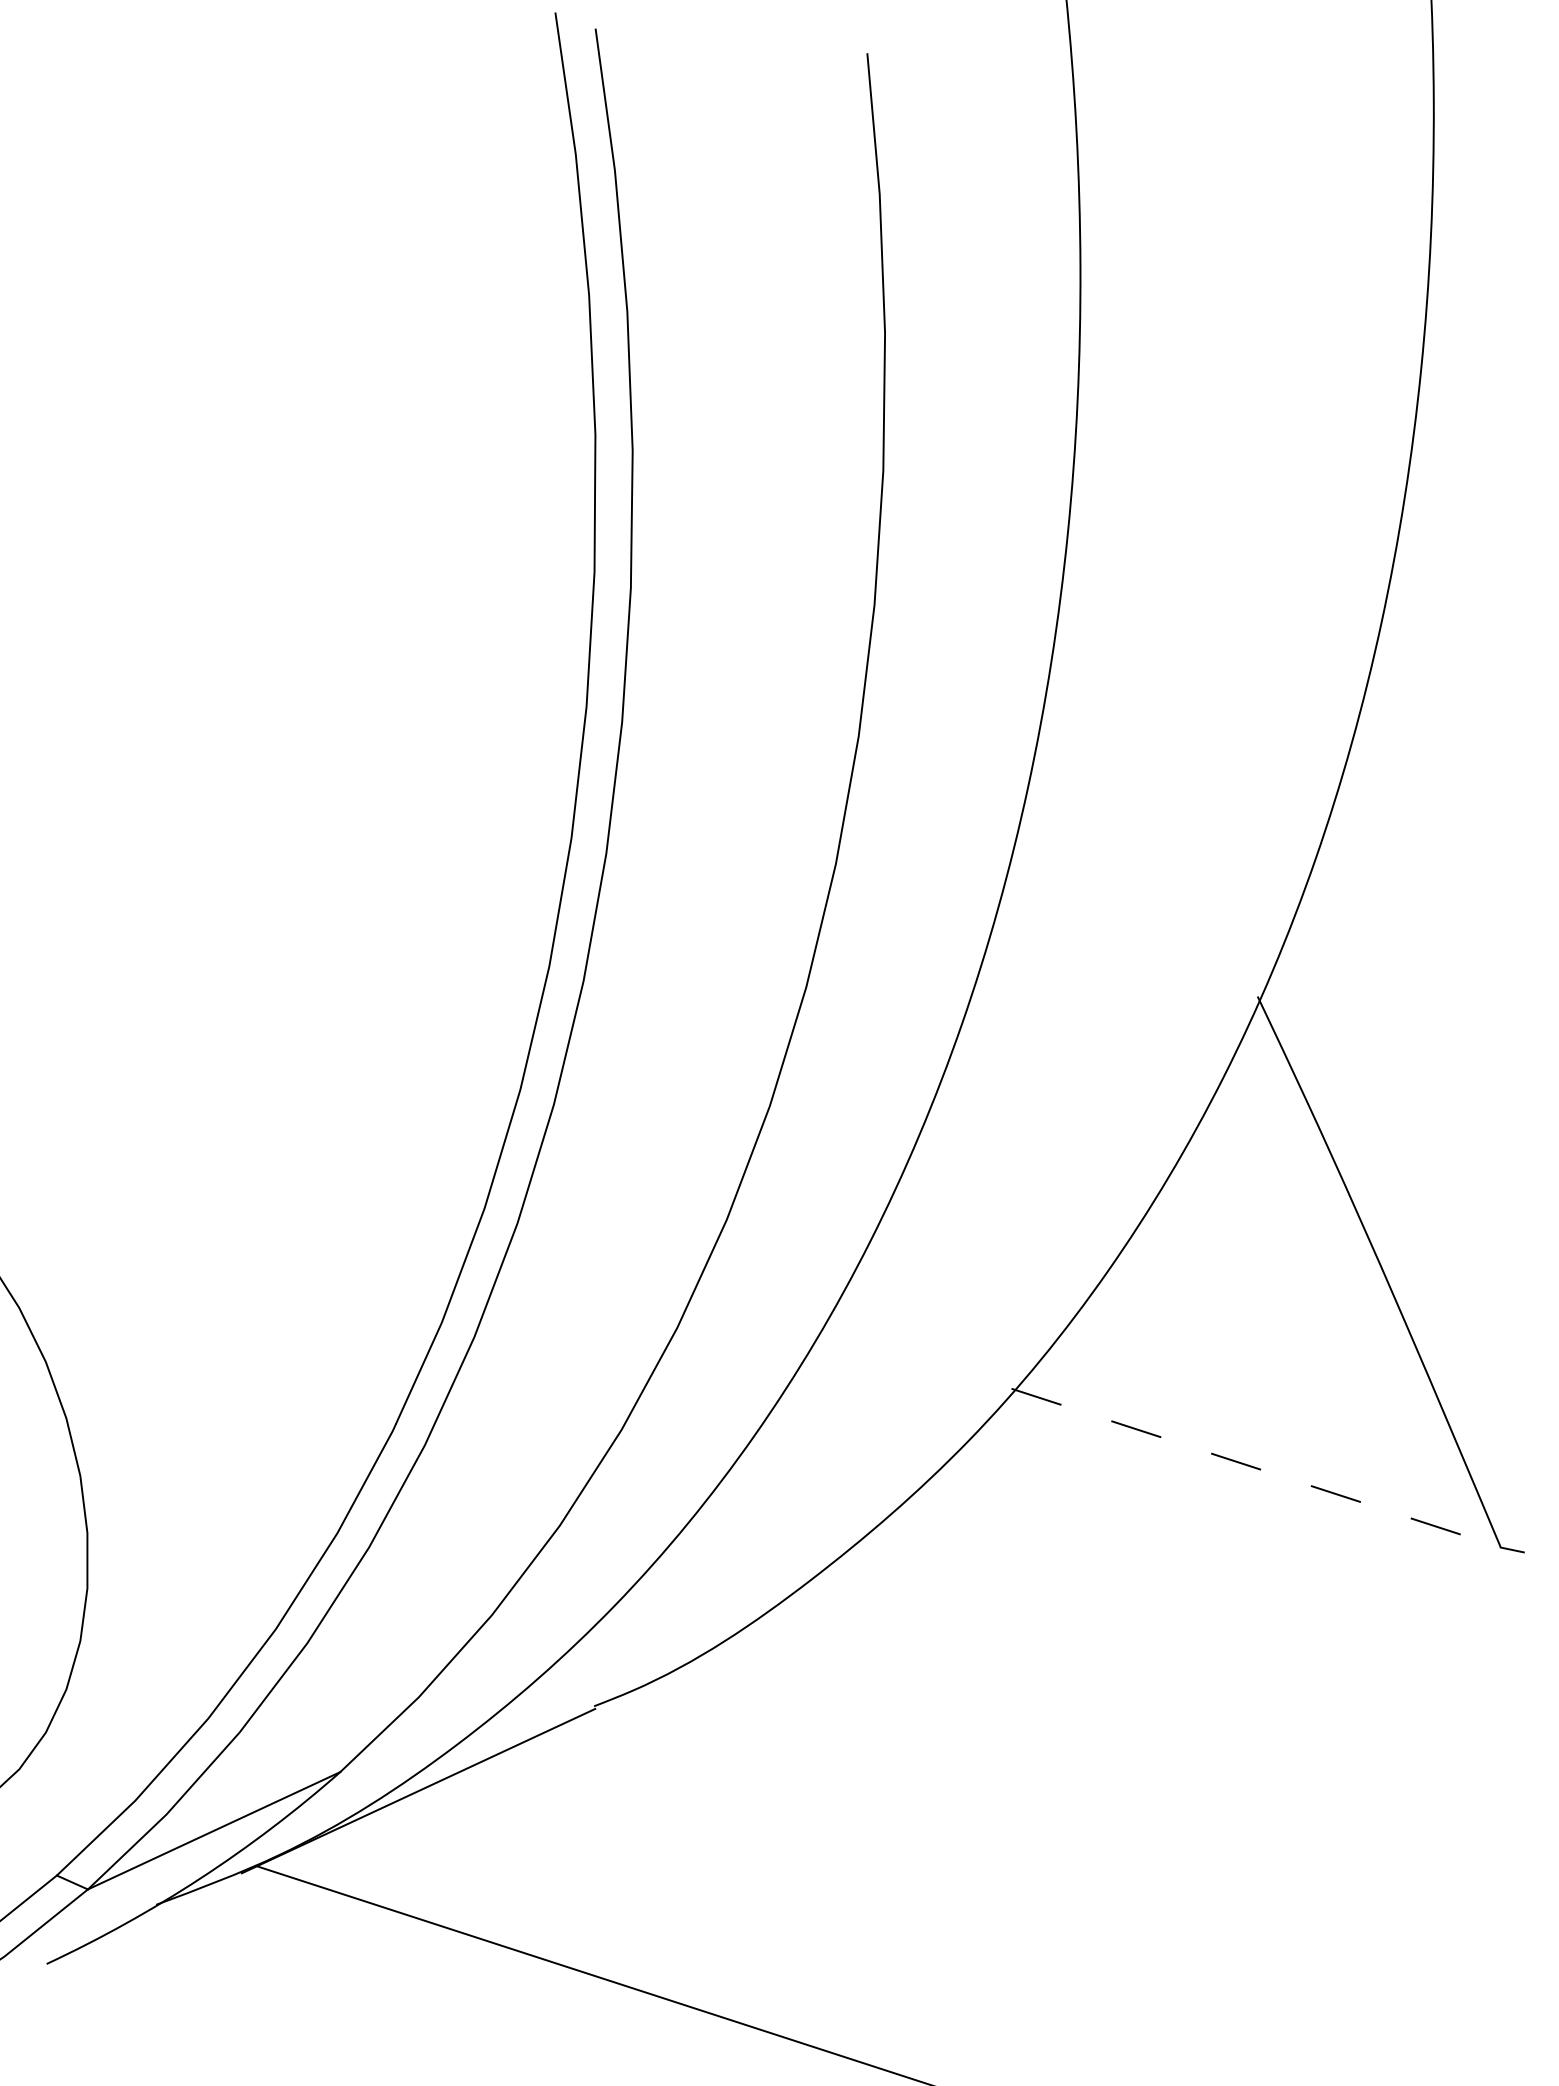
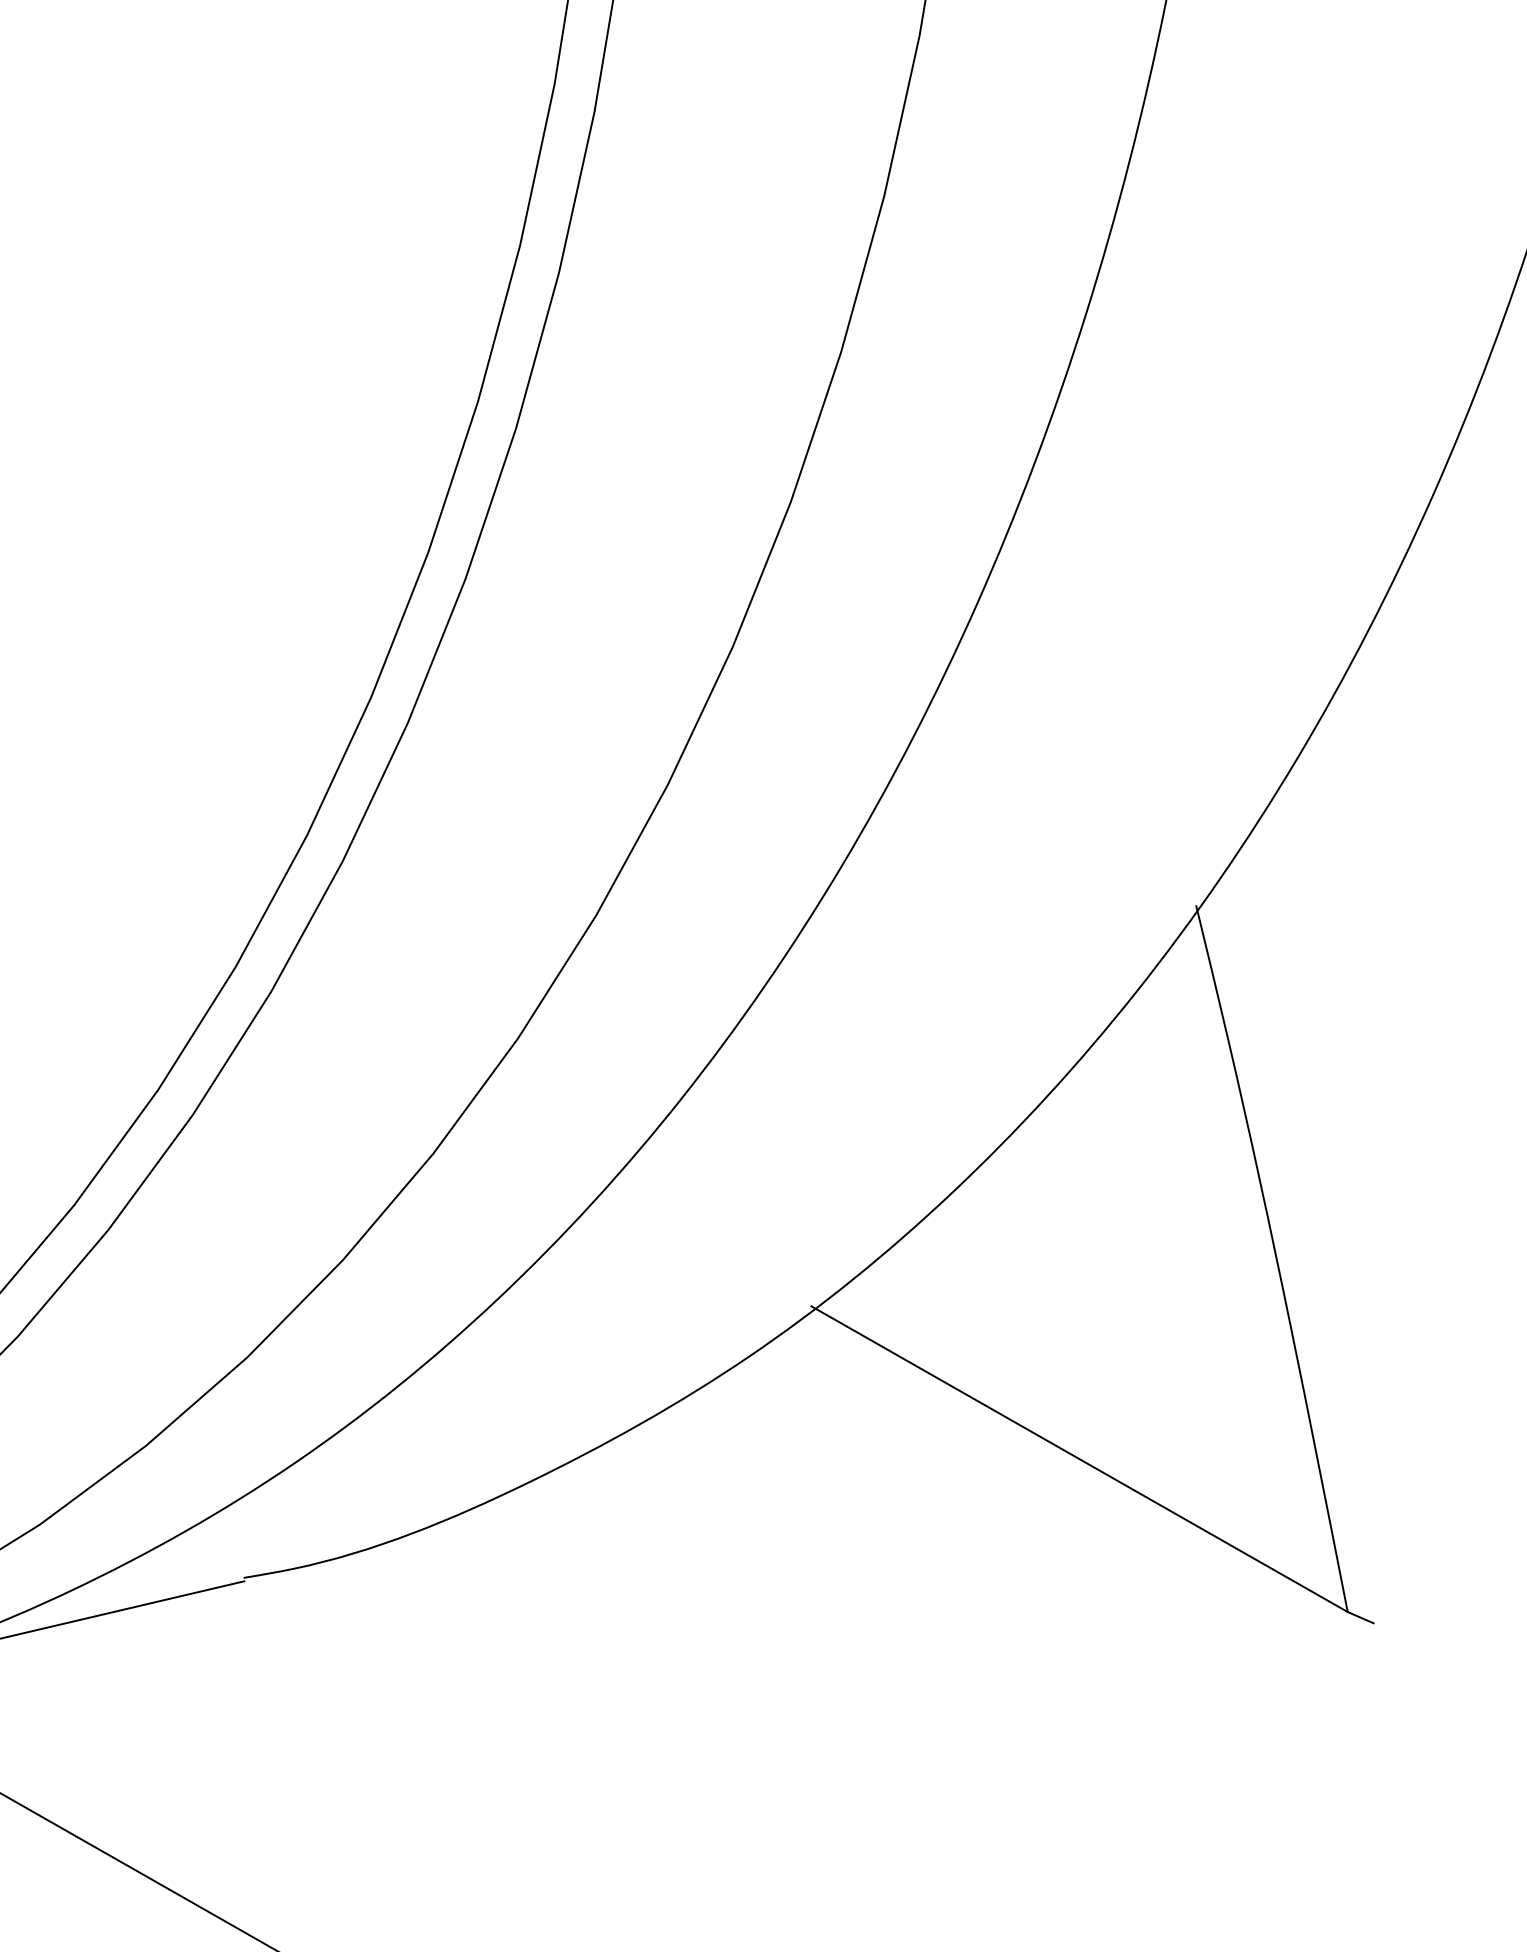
line: (1256, 1468) -> (1079, 1459), dashed -> solid

